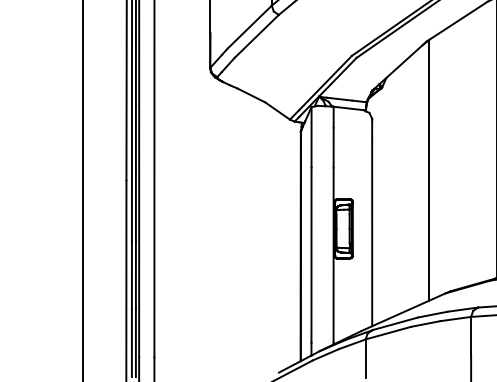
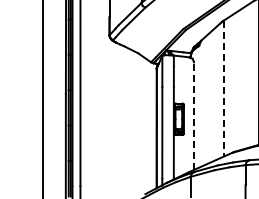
line: (428, 169) -> (223, 88), solid -> dashed
line: (371, 223) -> (193, 116), solid -> dashed

